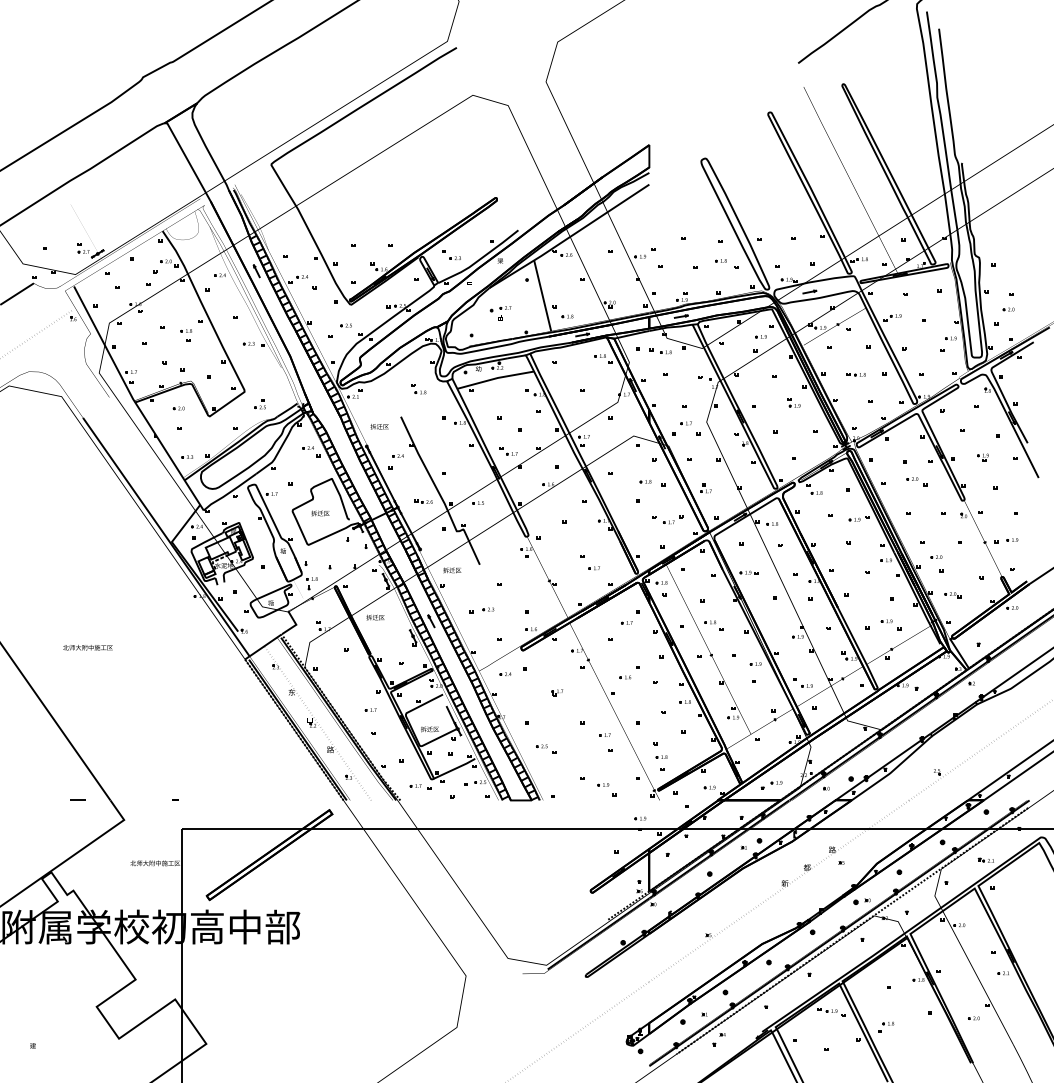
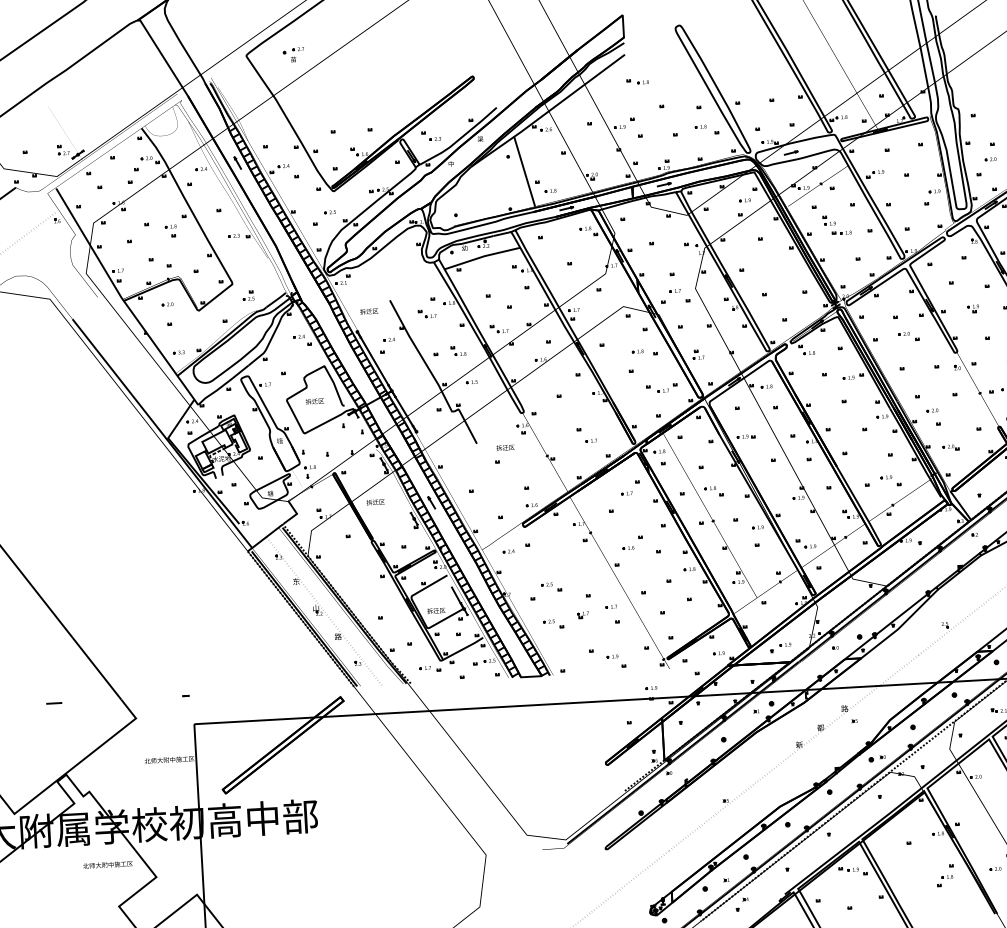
part: (500, 313) -> (293, 55), moved
part: (660, 351) -> (637, 81), moved
part: (418, 389) -> (458, 351), moved
part: (793, 402) -> (828, 220), moved
part: (437, 432) -> (427, 314), added
part: (423, 501) -> (417, 383), removed
text: (452, 570) -> (505, 447), moved
part: (488, 609) -> (488, 487), removed
text: (87, 647) -> (107, 864), moved
part: (557, 692) -> (583, 614), moved
part: (370, 709) -> (375, 594), removed
part: (546, 711) -> (551, 586), added
part: (661, 756) -> (668, 625), removed
line: (77, 799) -> (53, 702), moved
part: (886, 1026) -> (945, 879), moved

